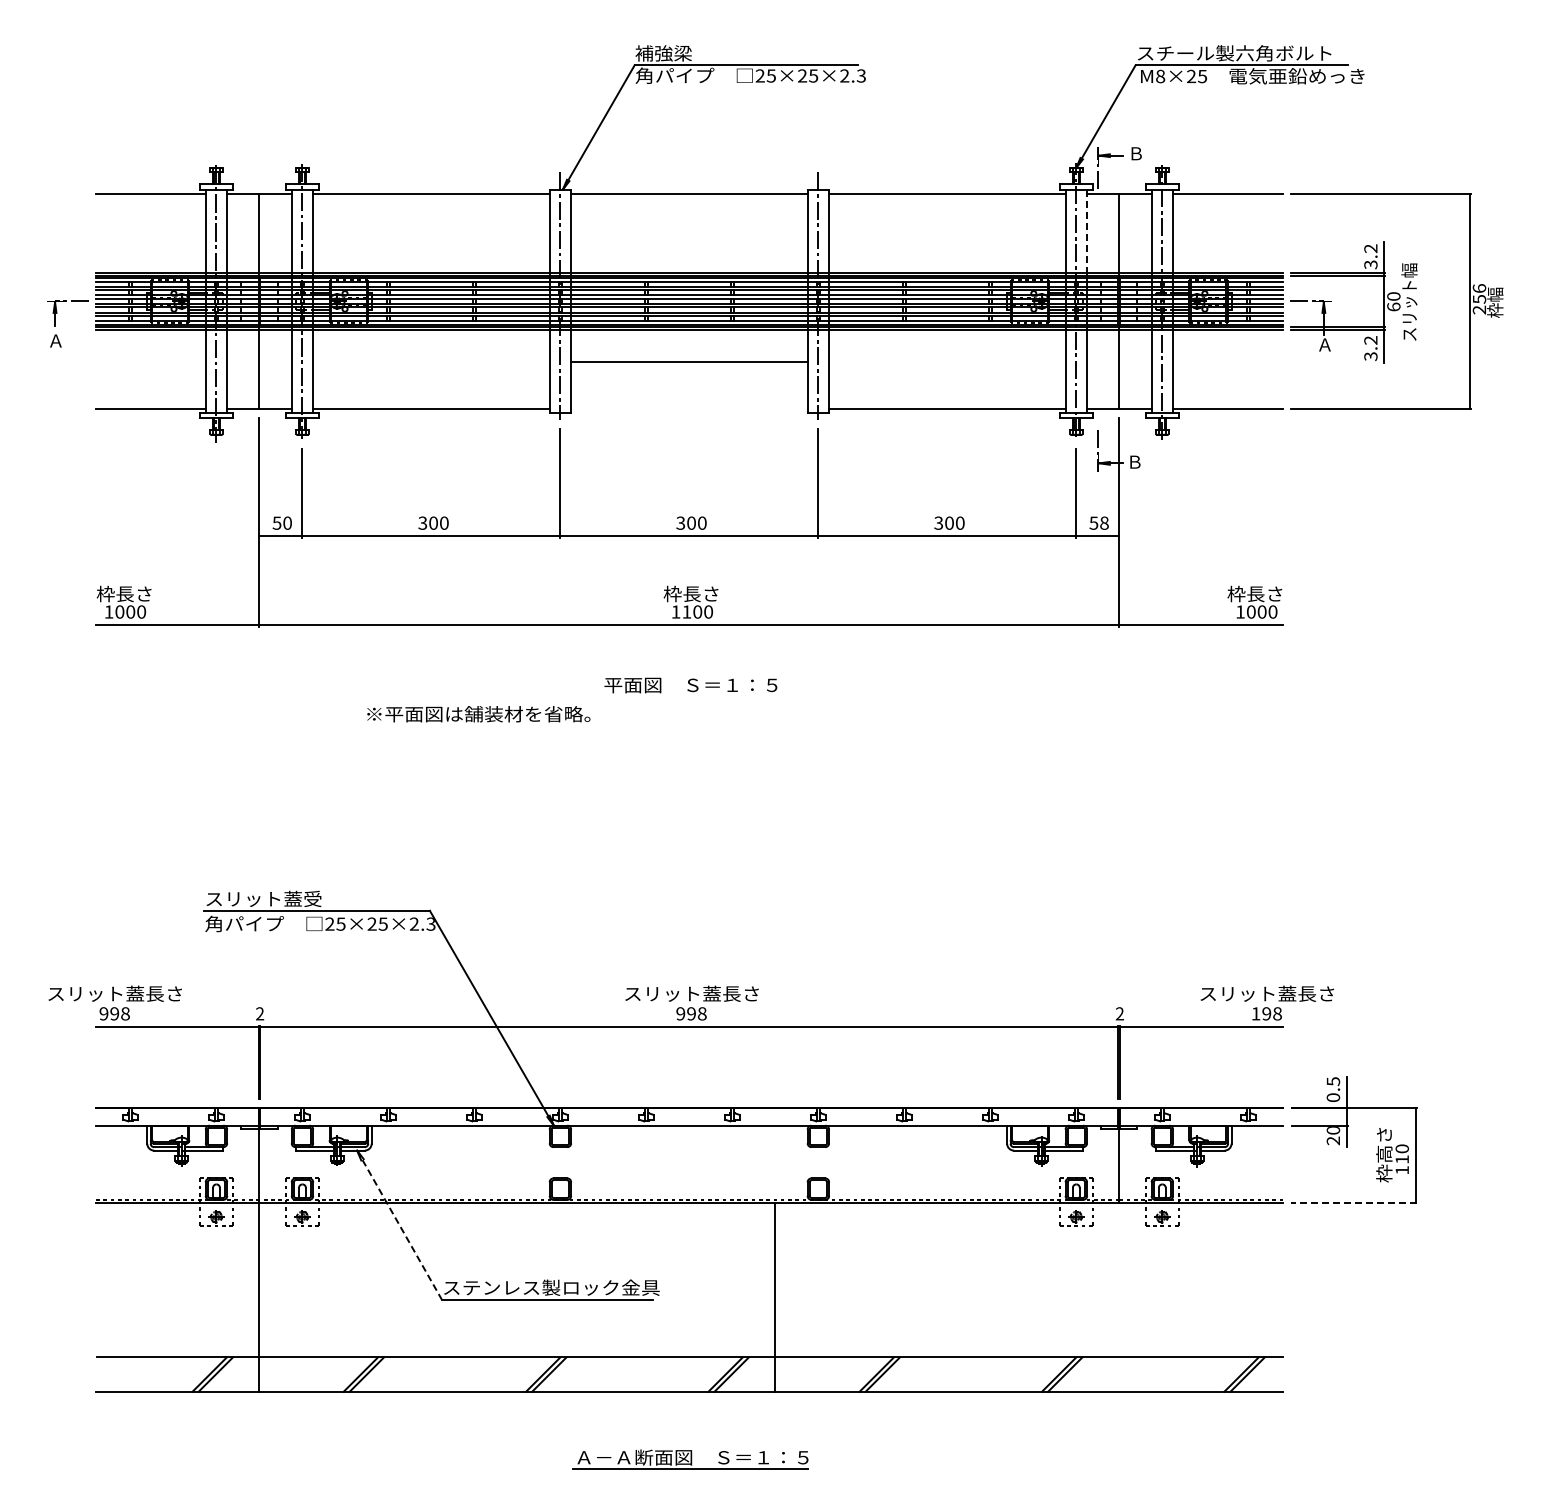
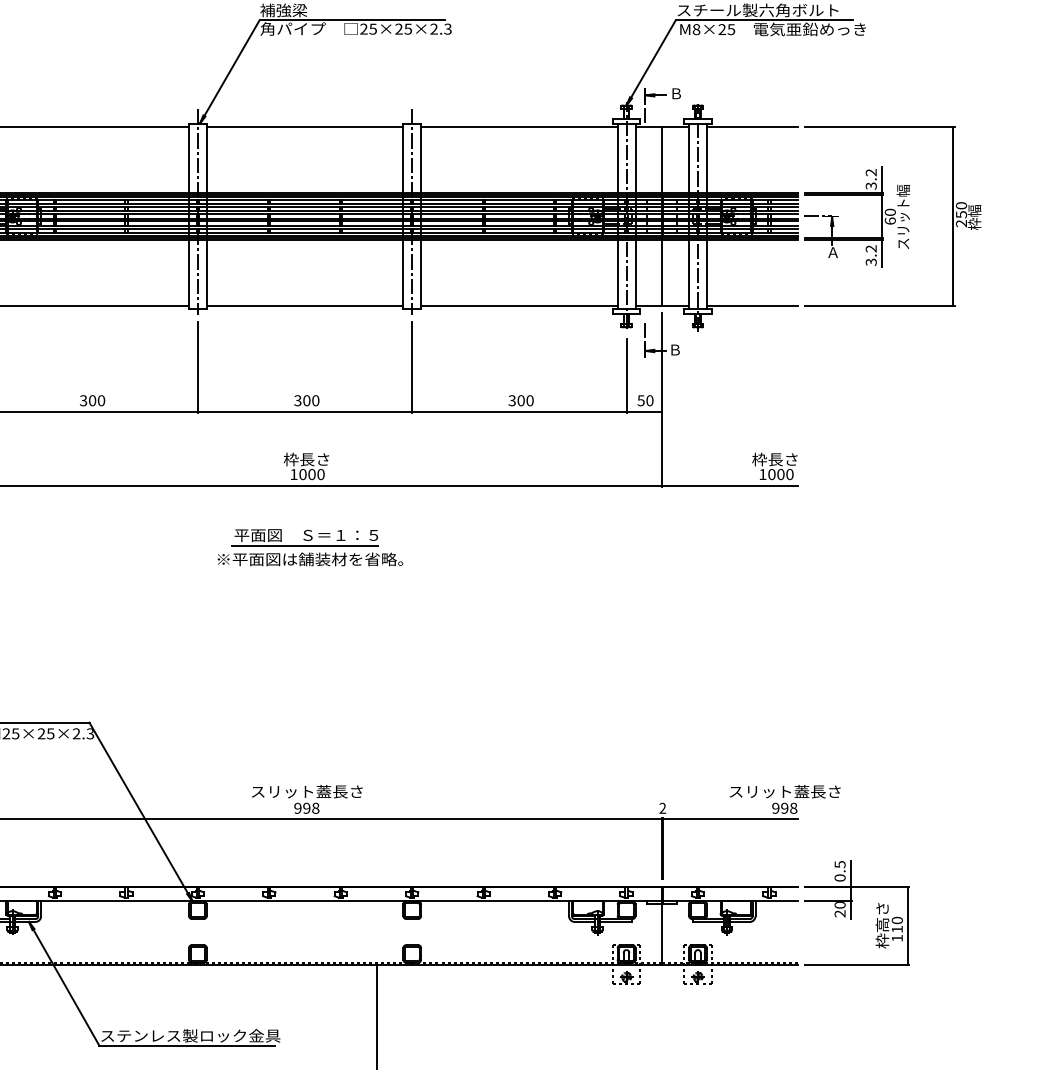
line: (1087, 231) -> (635, 158), dashed -> solid
text: (1479, 288) -> (961, 205), 256 -> 250
line: (689, 361) -> (305, 305), moved
text: (1104, 523) -> (649, 400), 58 -> 50
text: (686, 611) -> (302, 474), 1100 -> 1000
line: (689, 698) -> (305, 546), added
text: (478, 714) -> (310, 559), moved
text: (1255, 1013) -> (775, 808), 198 -> 998
line: (1354, 1202) -> (857, 965), dashed -> solid
line: (399, 1225) -> (64, 984), dashed -> solid

